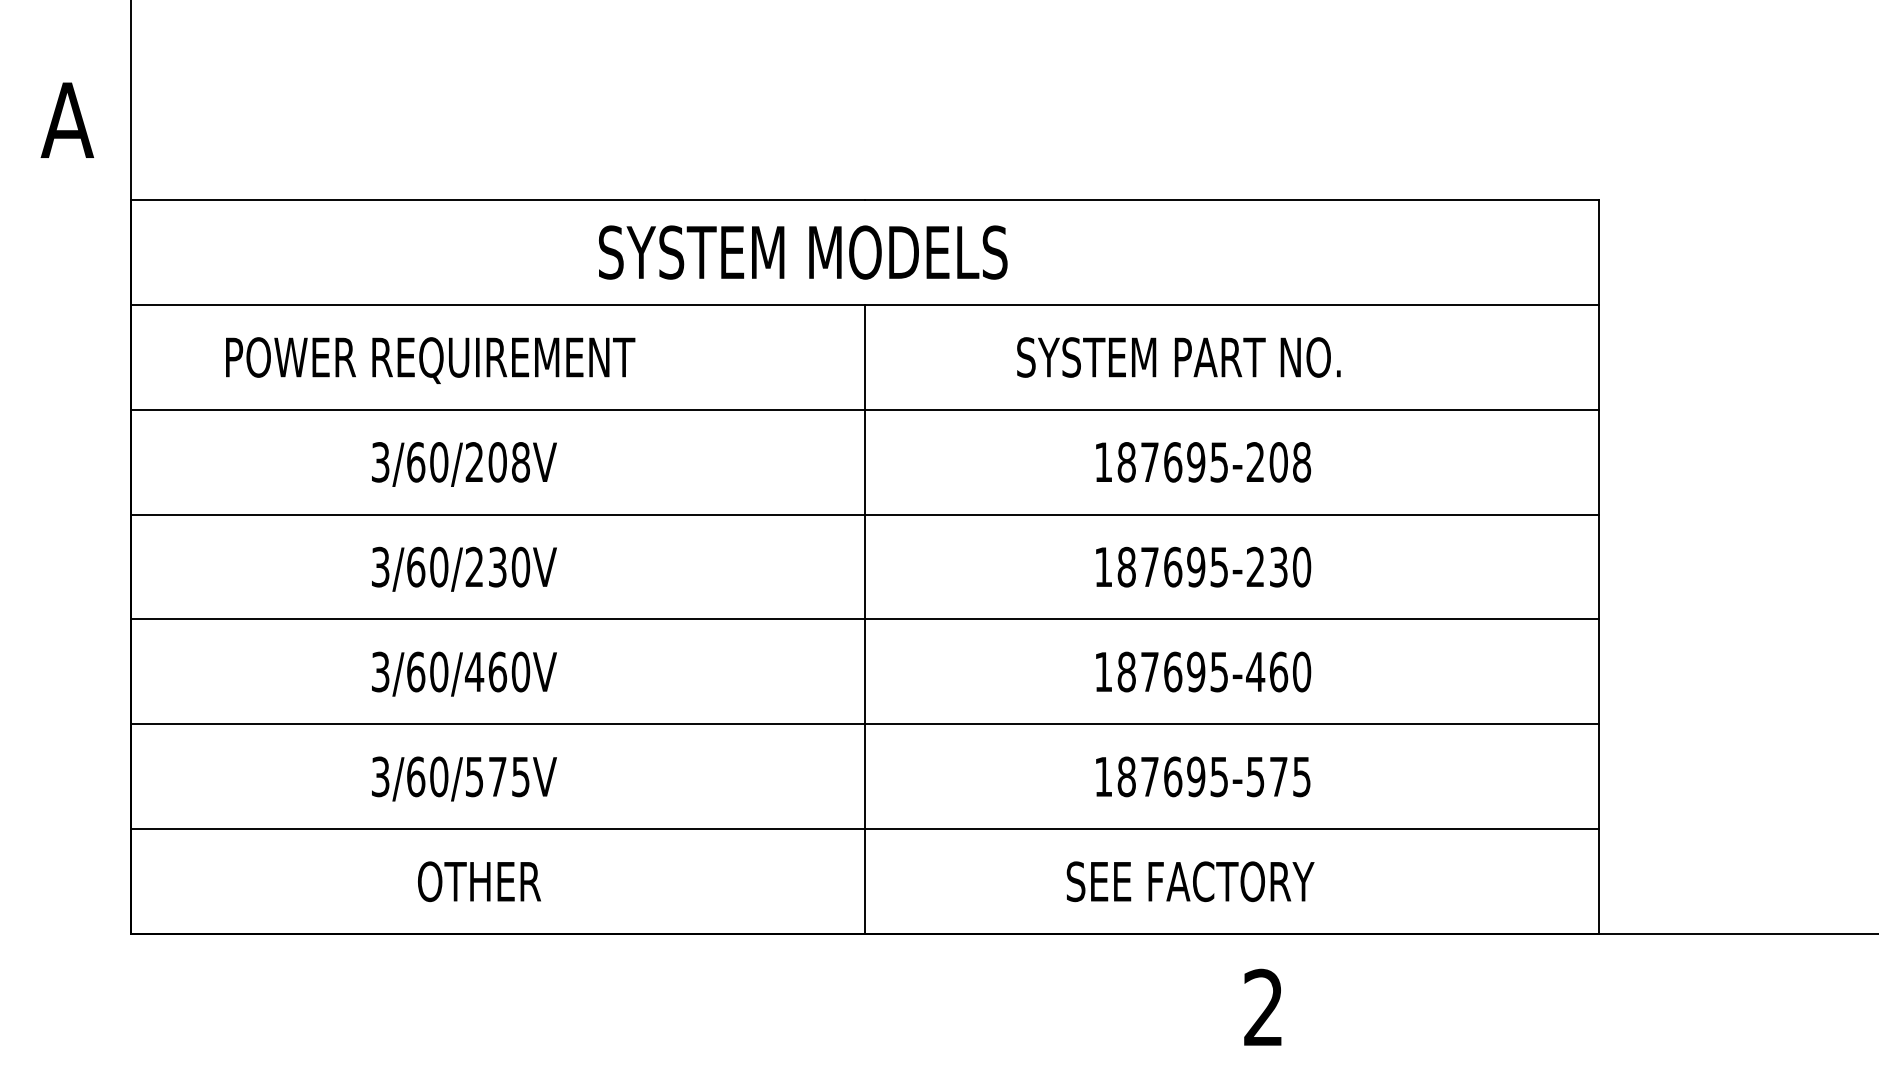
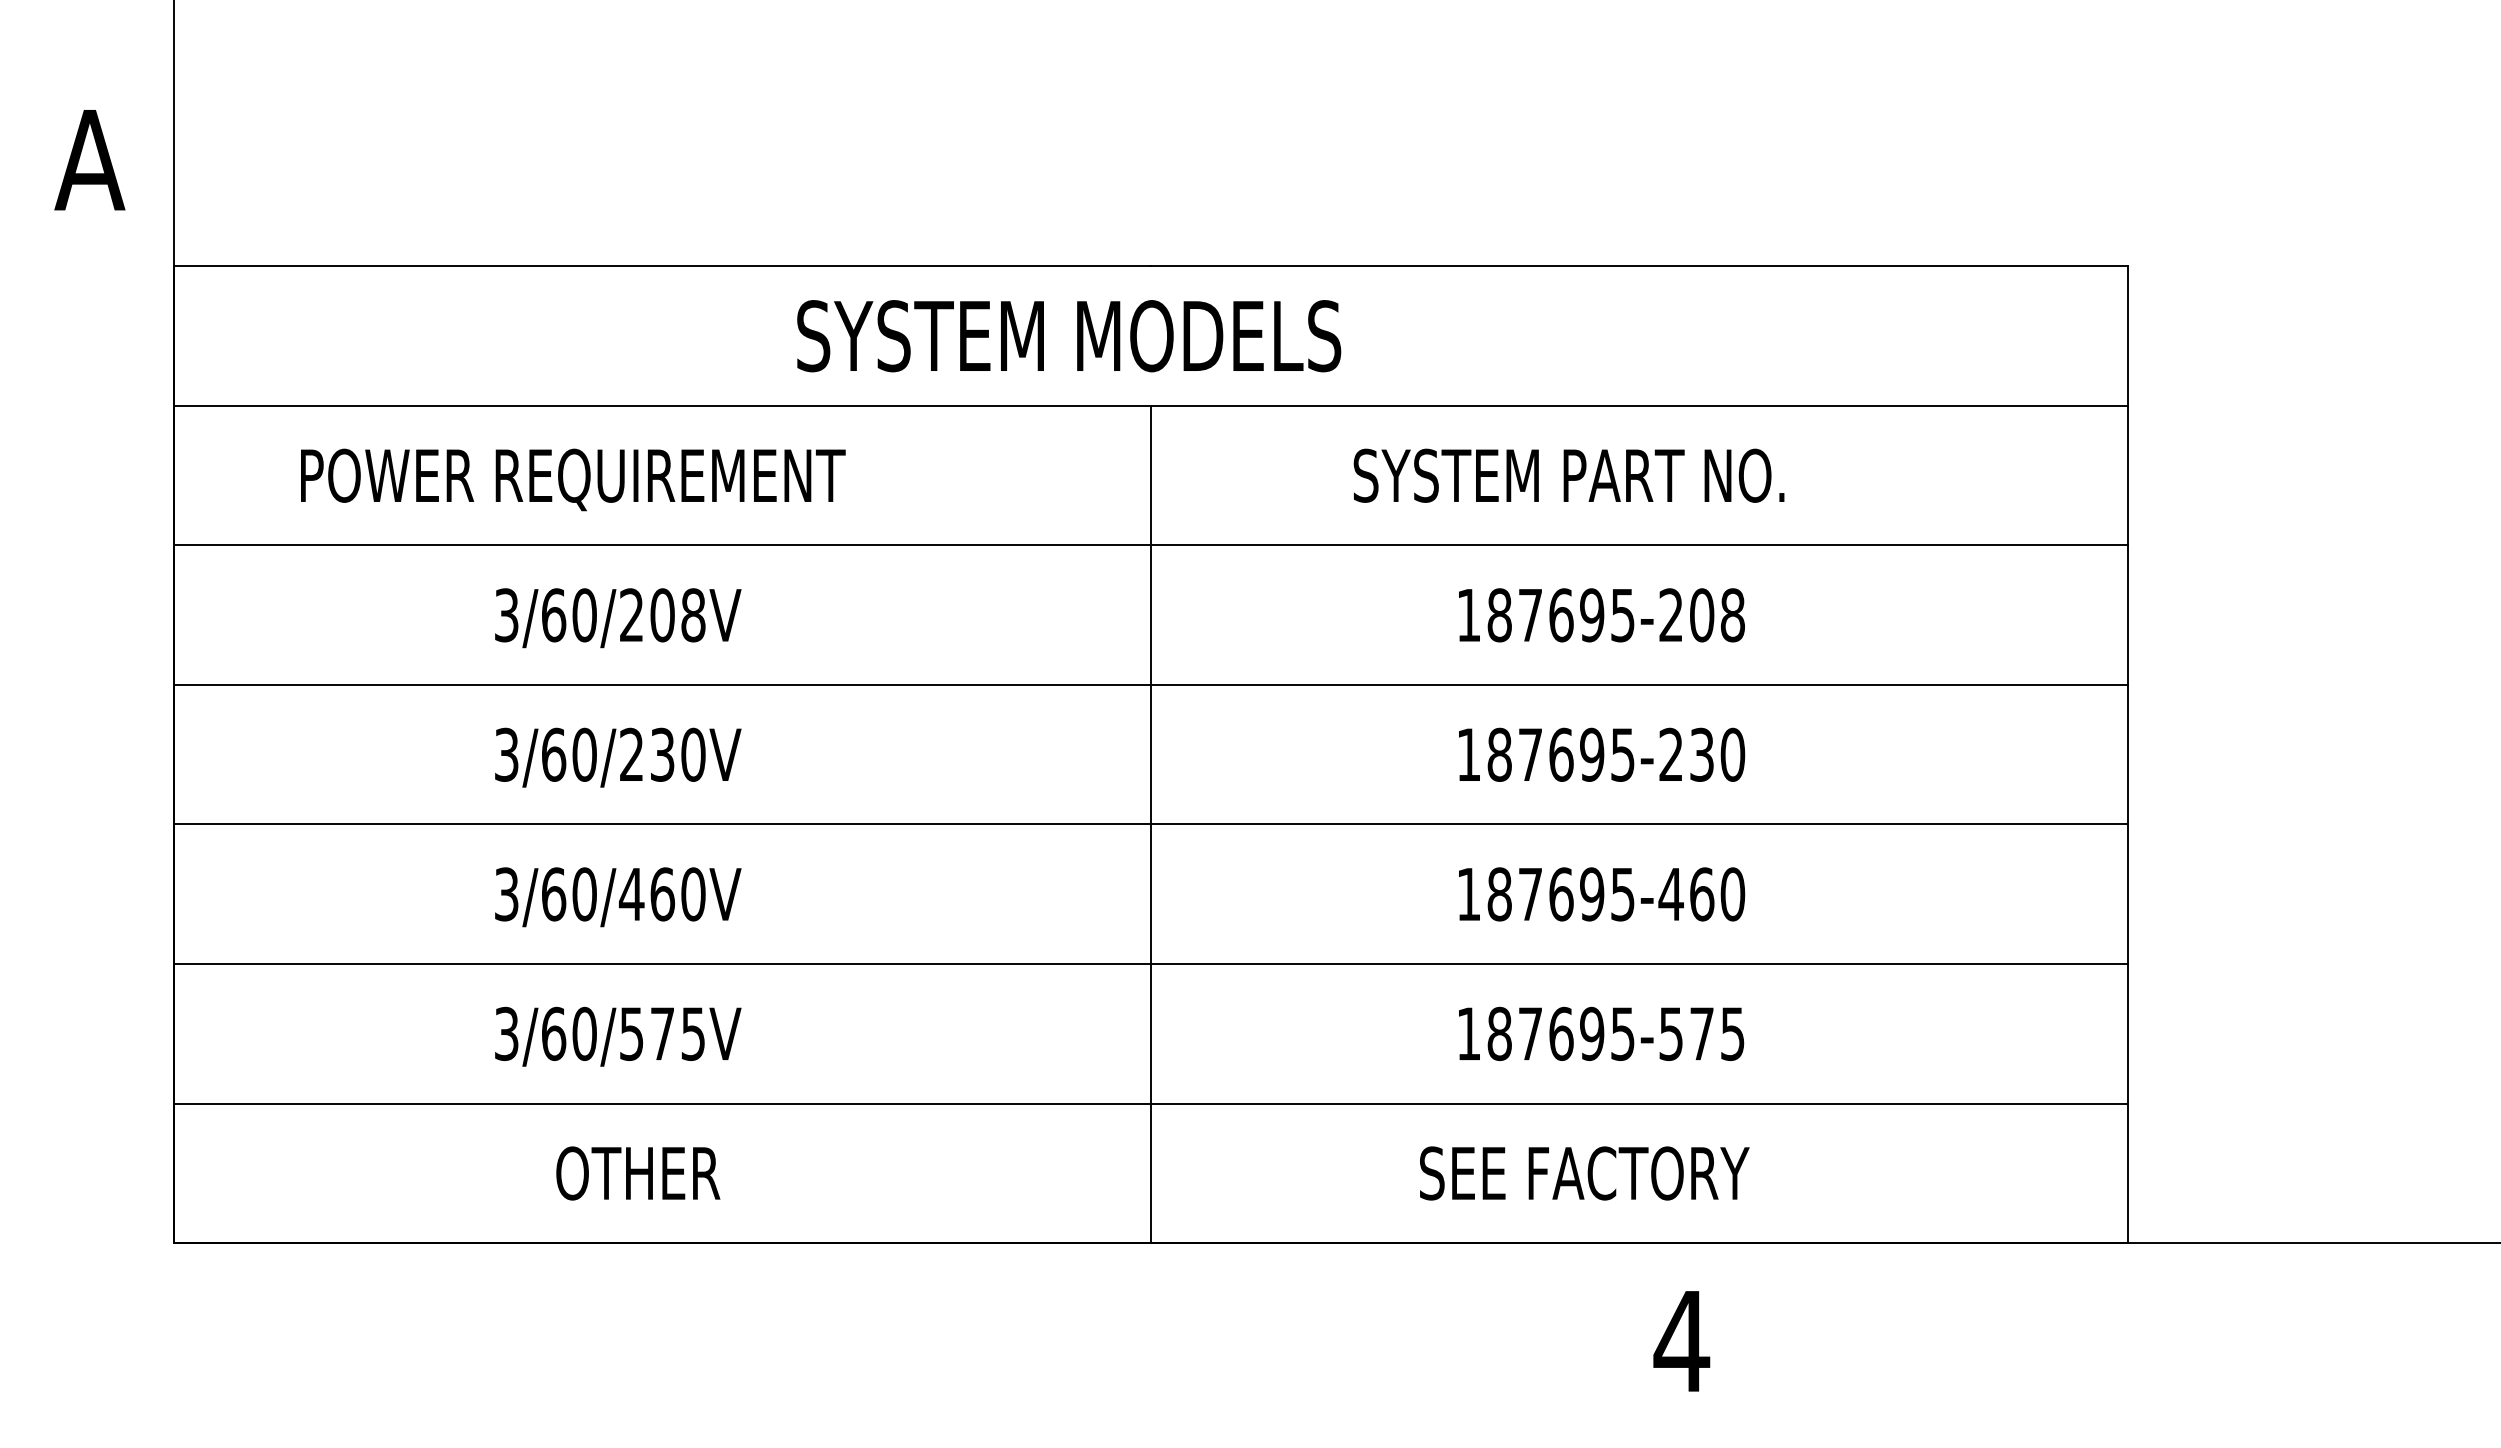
text: (1263, 1007) -> (1681, 1340), 2 -> 4

